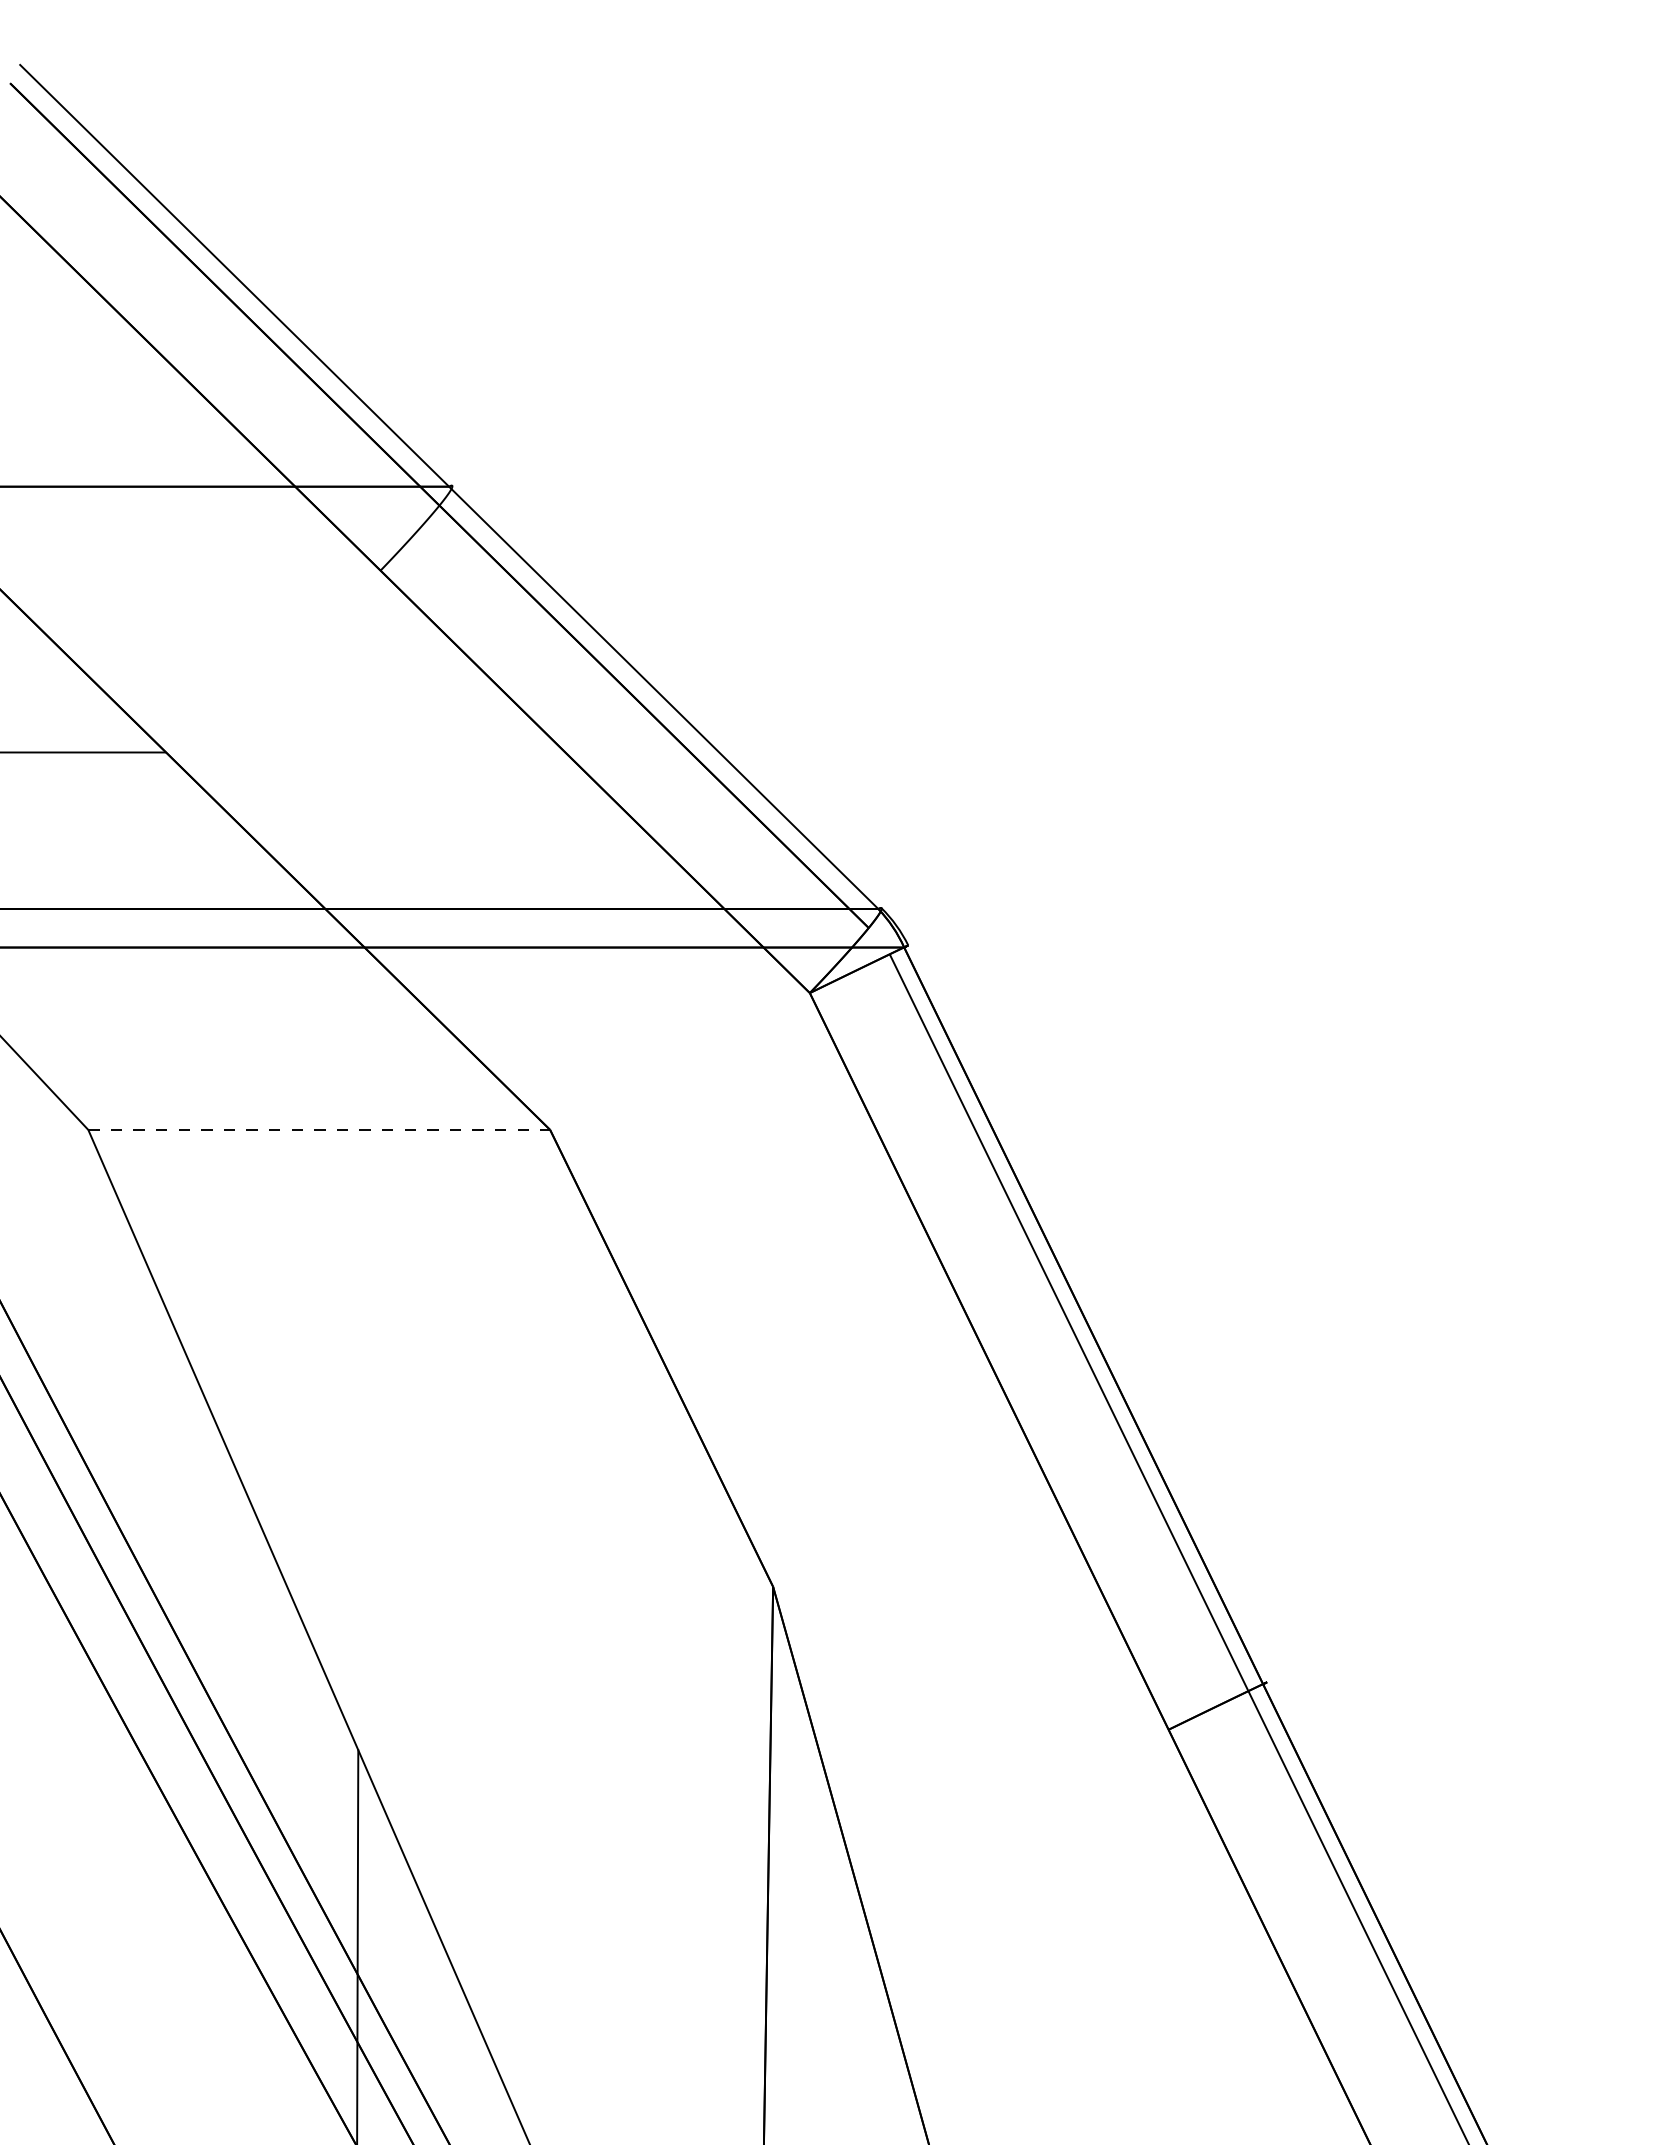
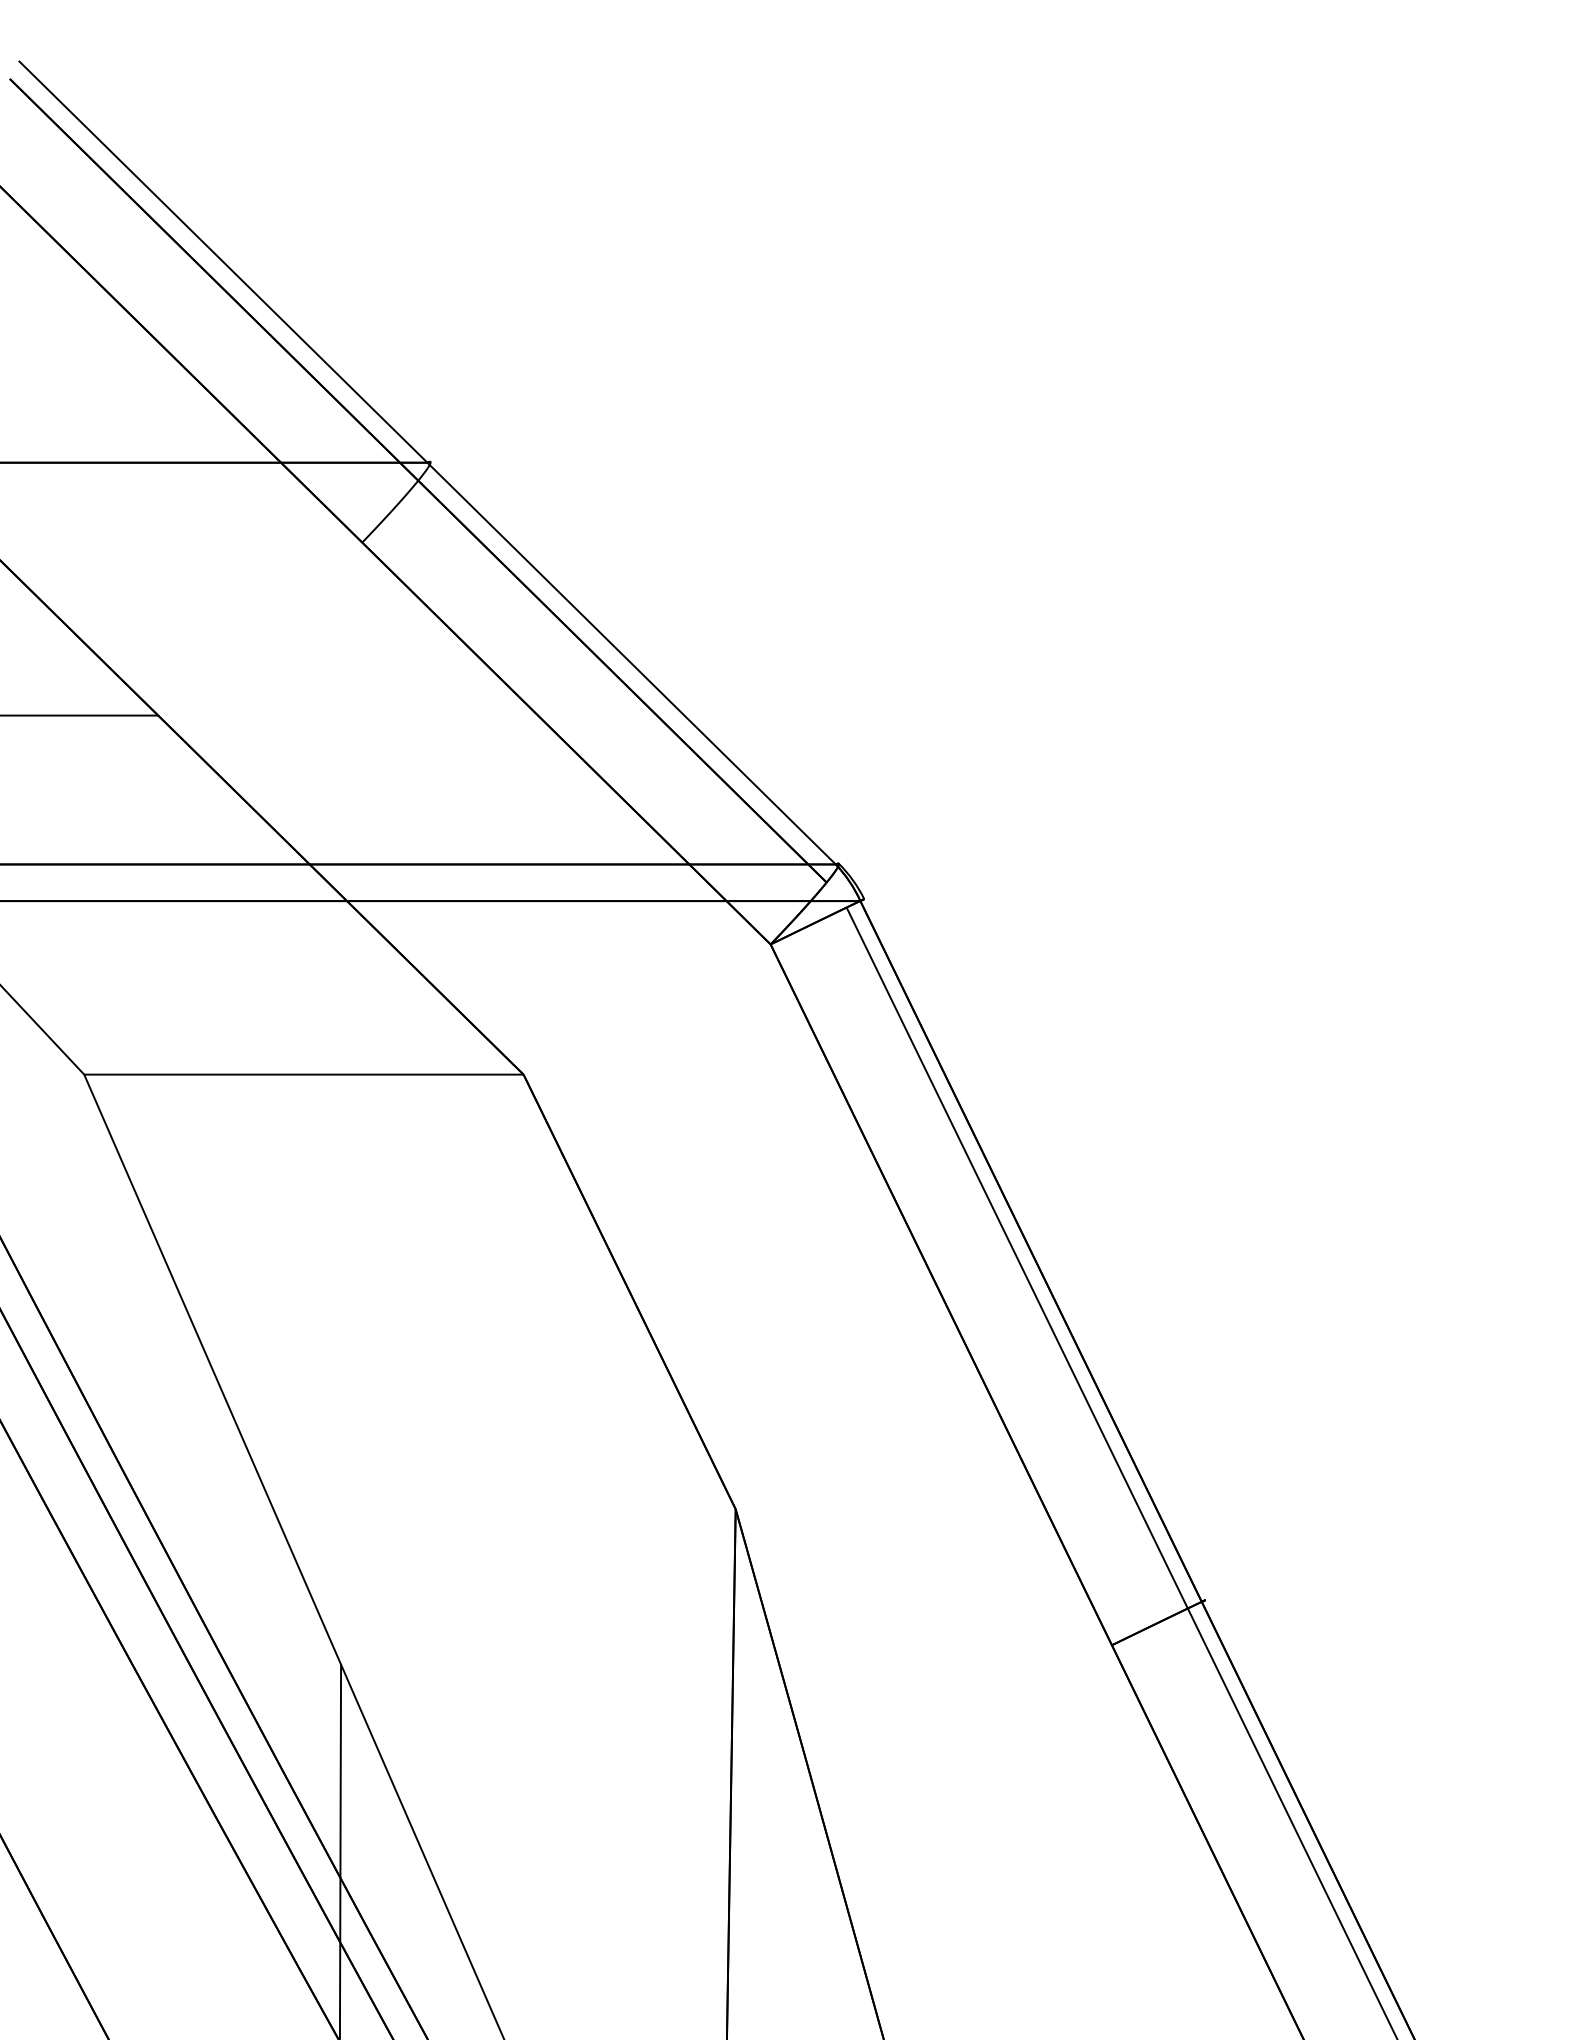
arc: (320, 1129) -> (305, 1074), dashed -> solid

